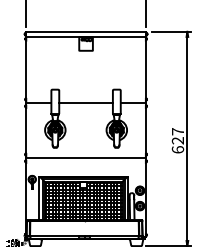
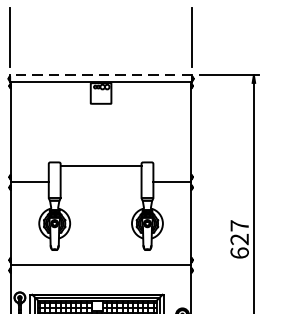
line: (85, 31) -> (100, 74), solid -> dashed
line: (85, 102) -> (100, 165), moved

